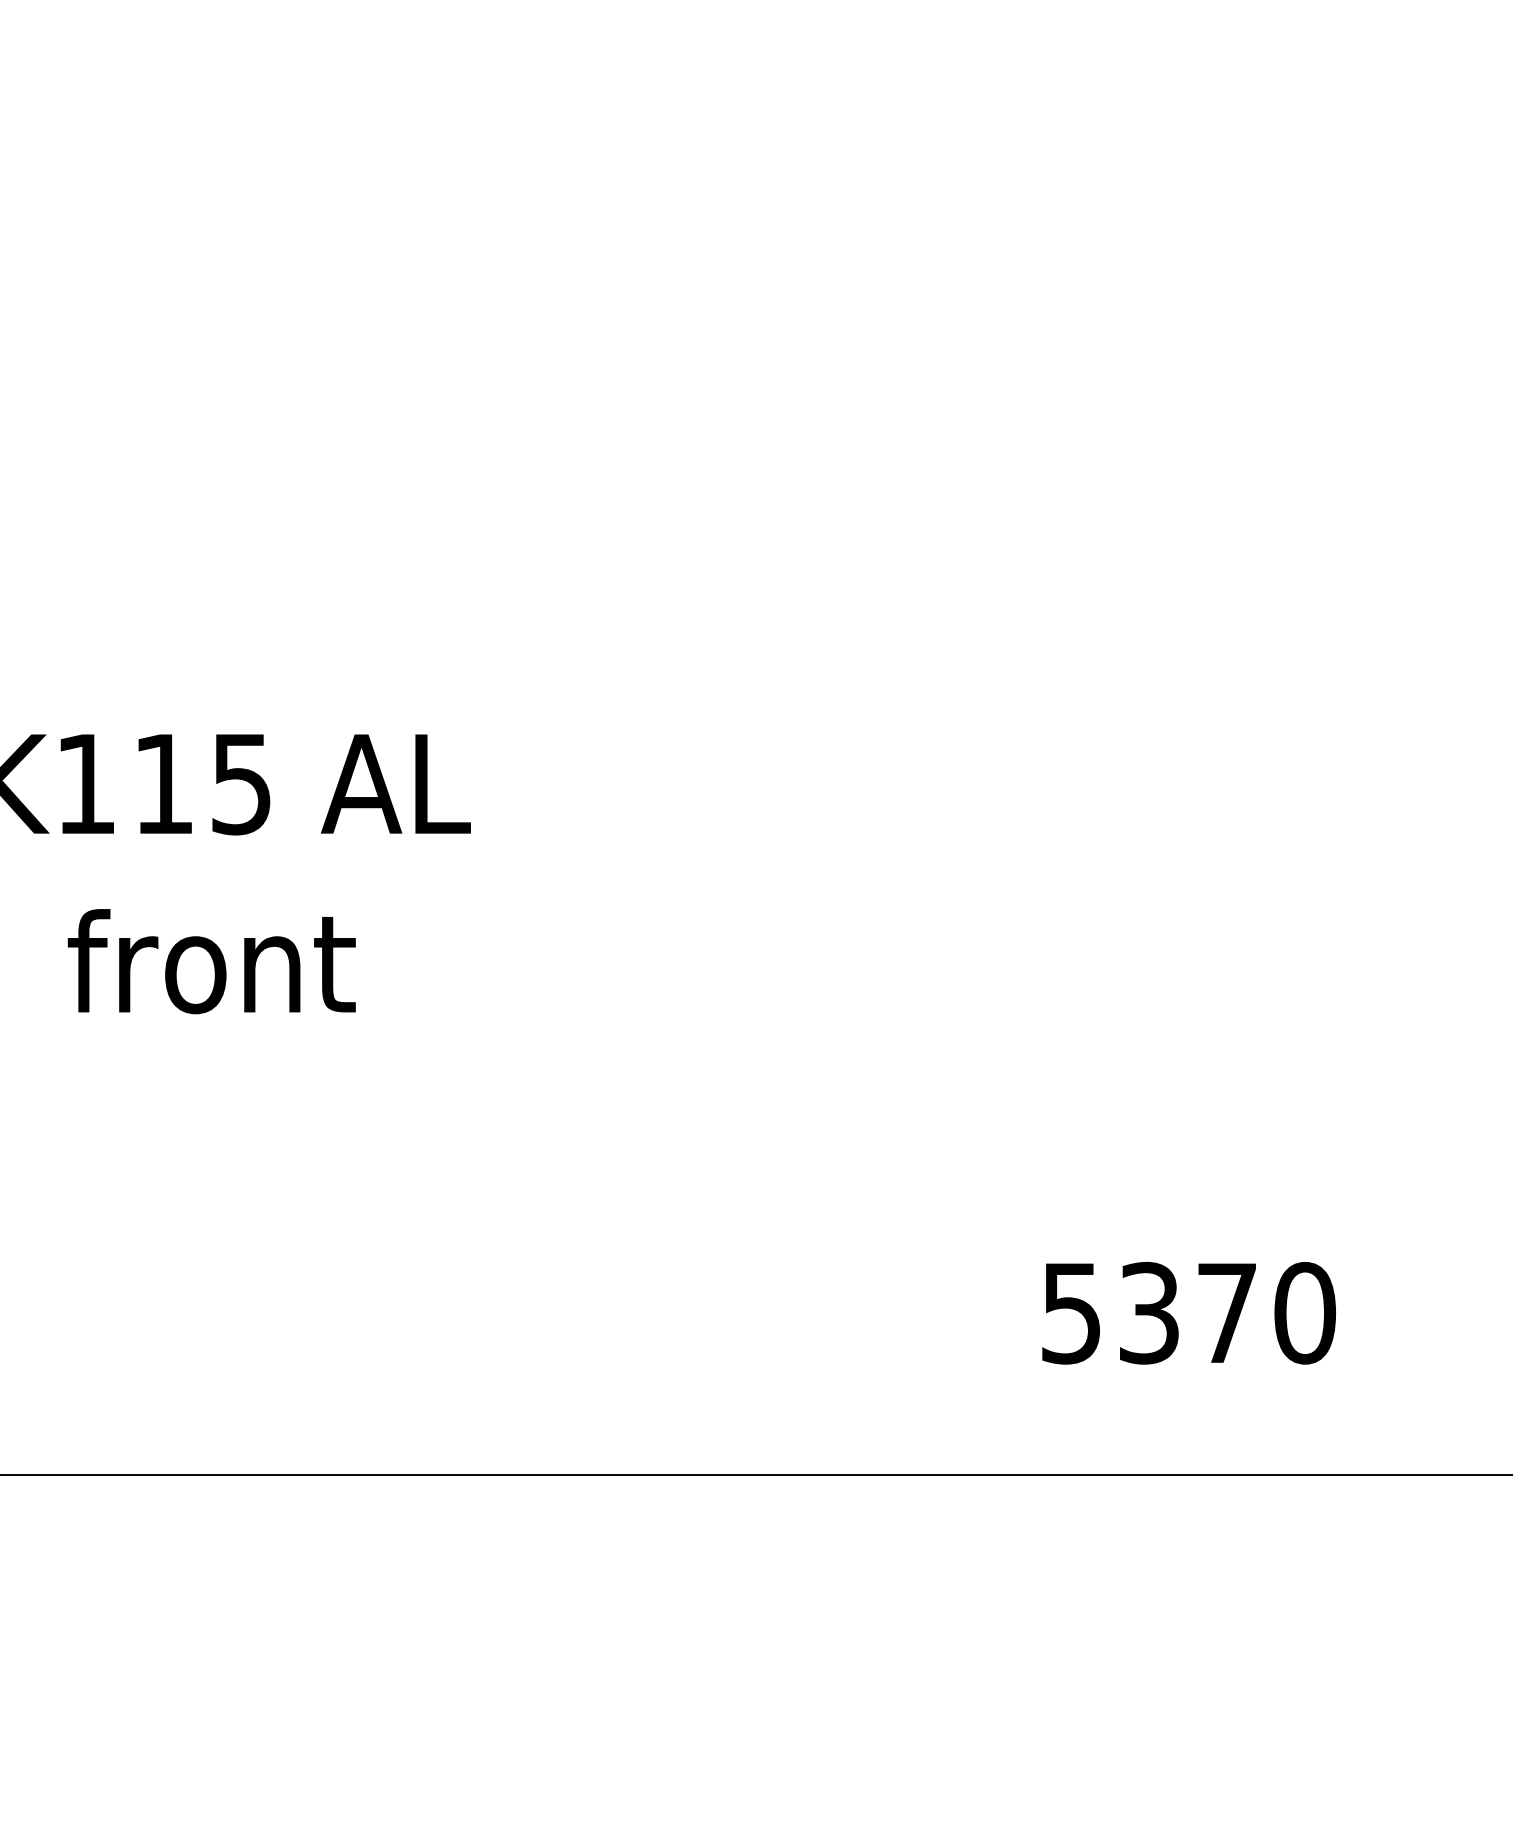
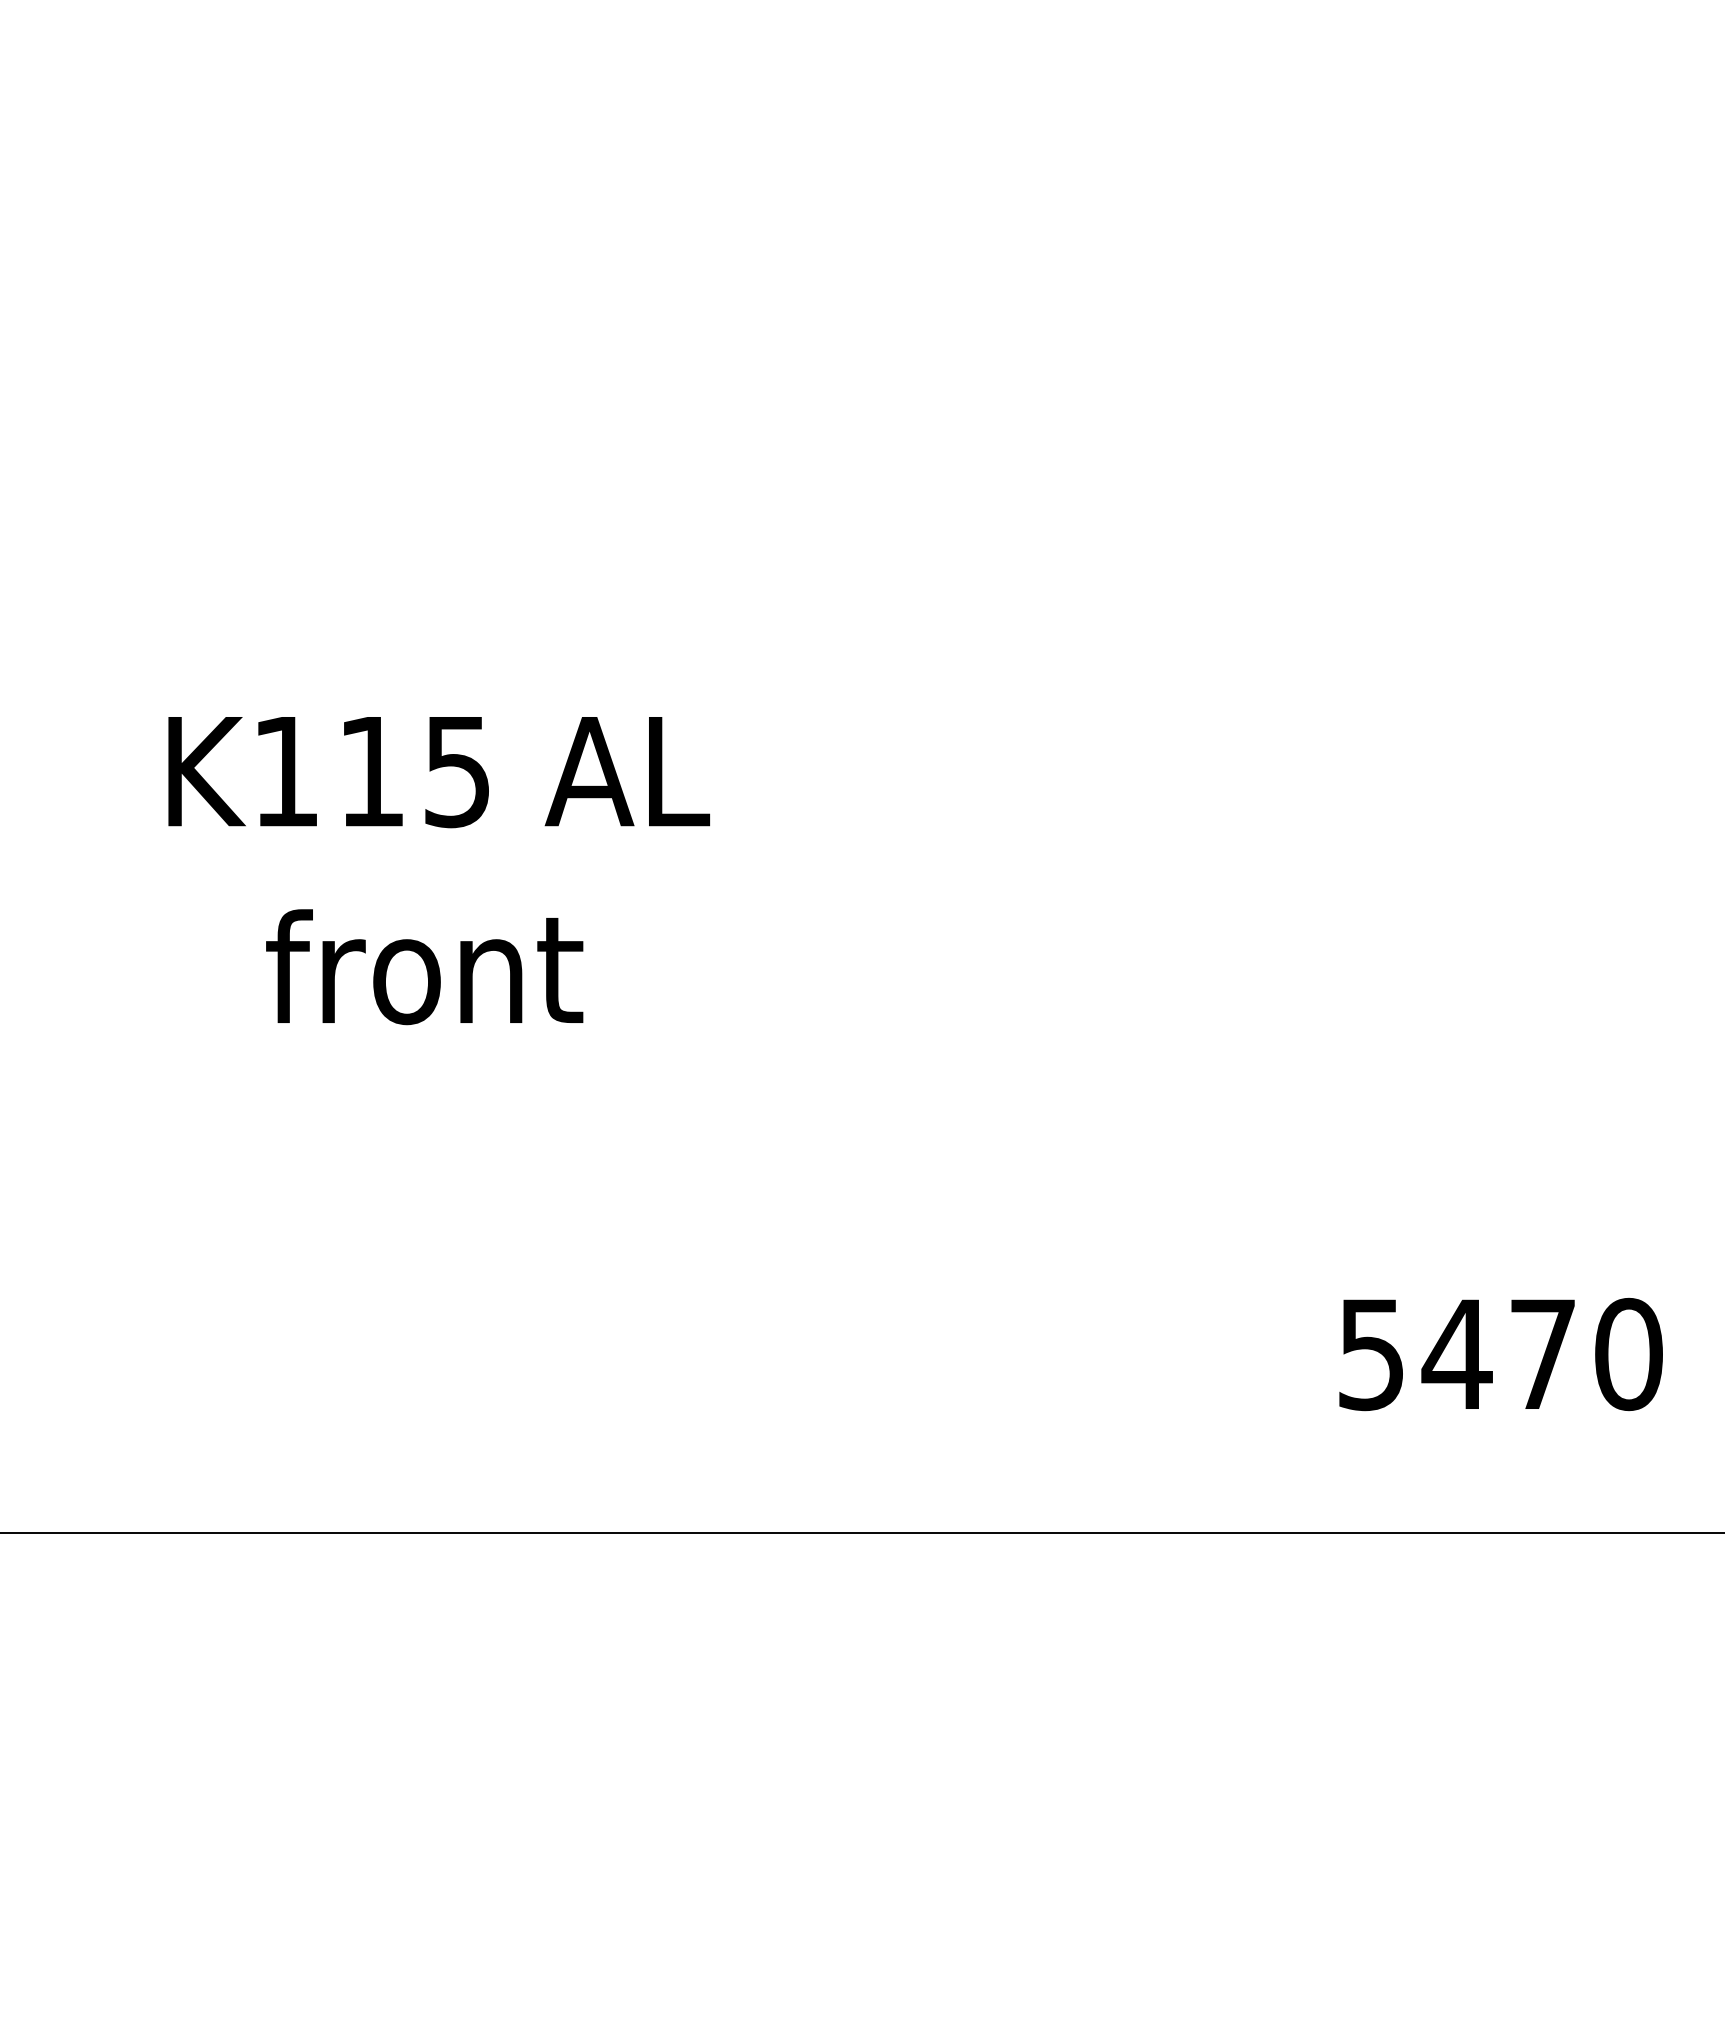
text: (1148, 1313) -> (1456, 1354), 5370 -> 5470

